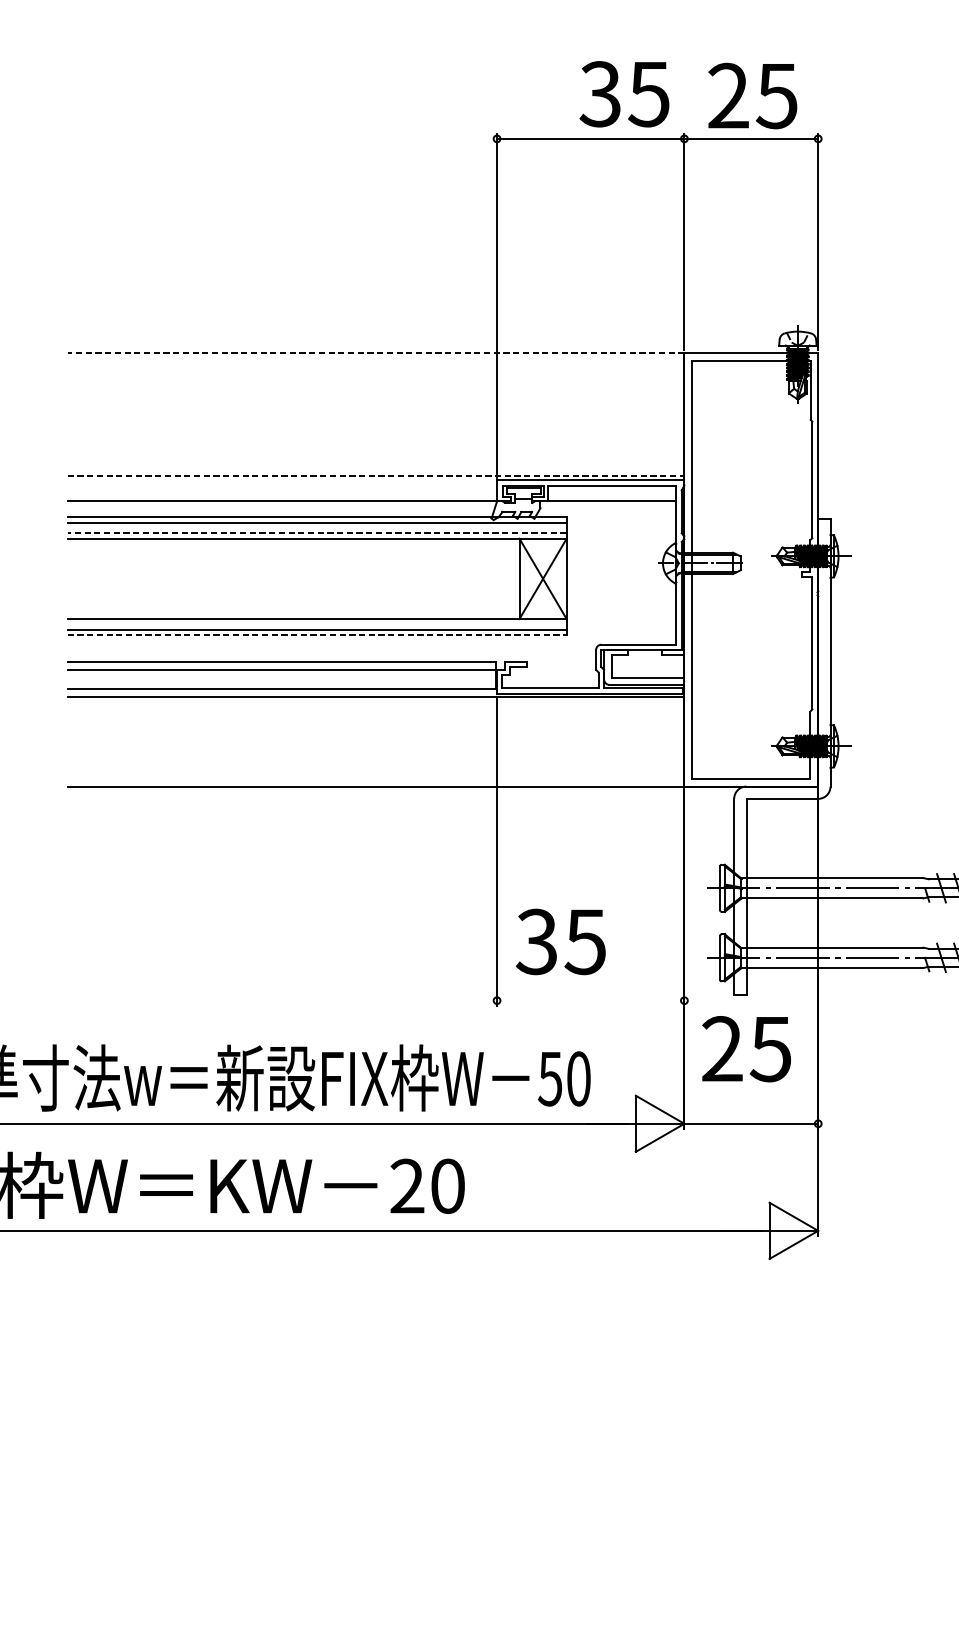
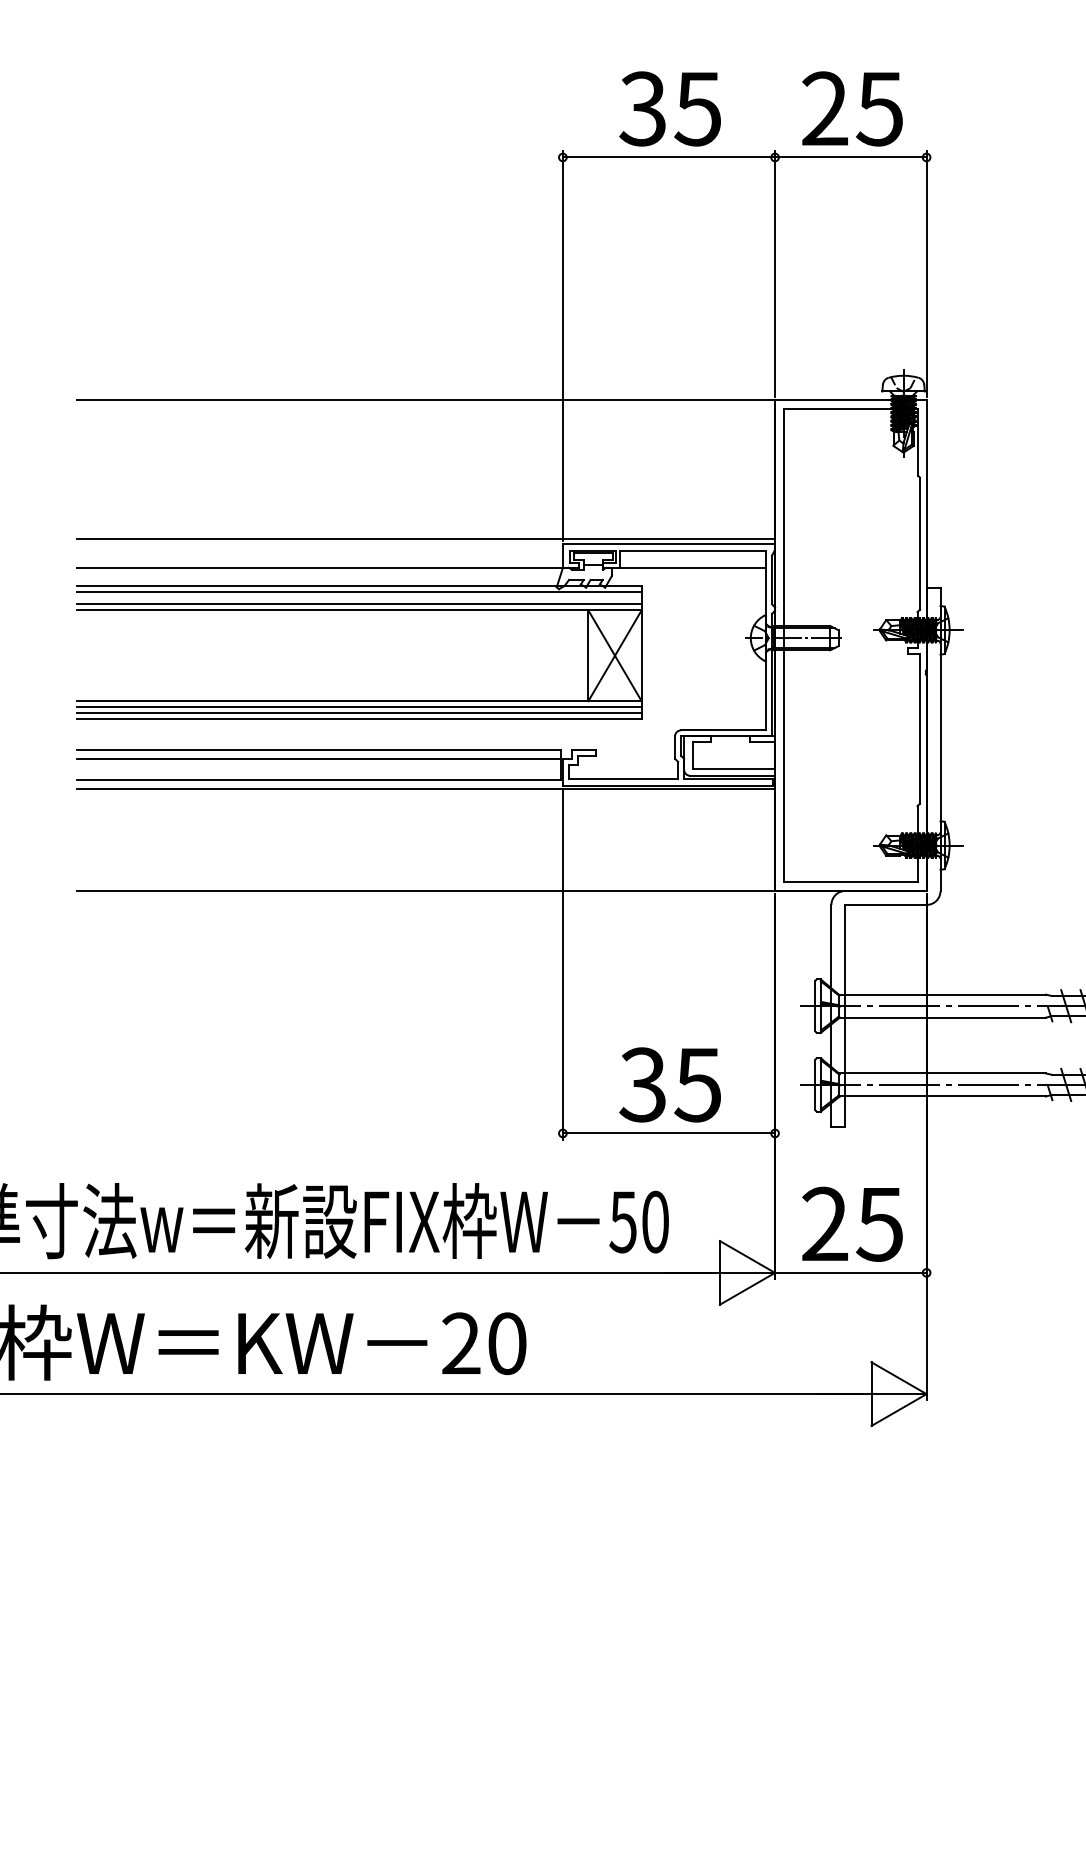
text: (623, 93) -> (669, 108), moved
line: (375, 352) -> (425, 399), dashed -> solid
line: (376, 476) -> (426, 539), dashed -> solid
line: (317, 533) -> (359, 604), dashed -> solid
line: (316, 624) -> (358, 707), added
line: (317, 635) -> (359, 719), dashed -> solid
text: (560, 941) -> (669, 1084), moved
line: (590, 1000) -> (668, 1133), added
text: (746, 1048) -> (852, 1223), moved

